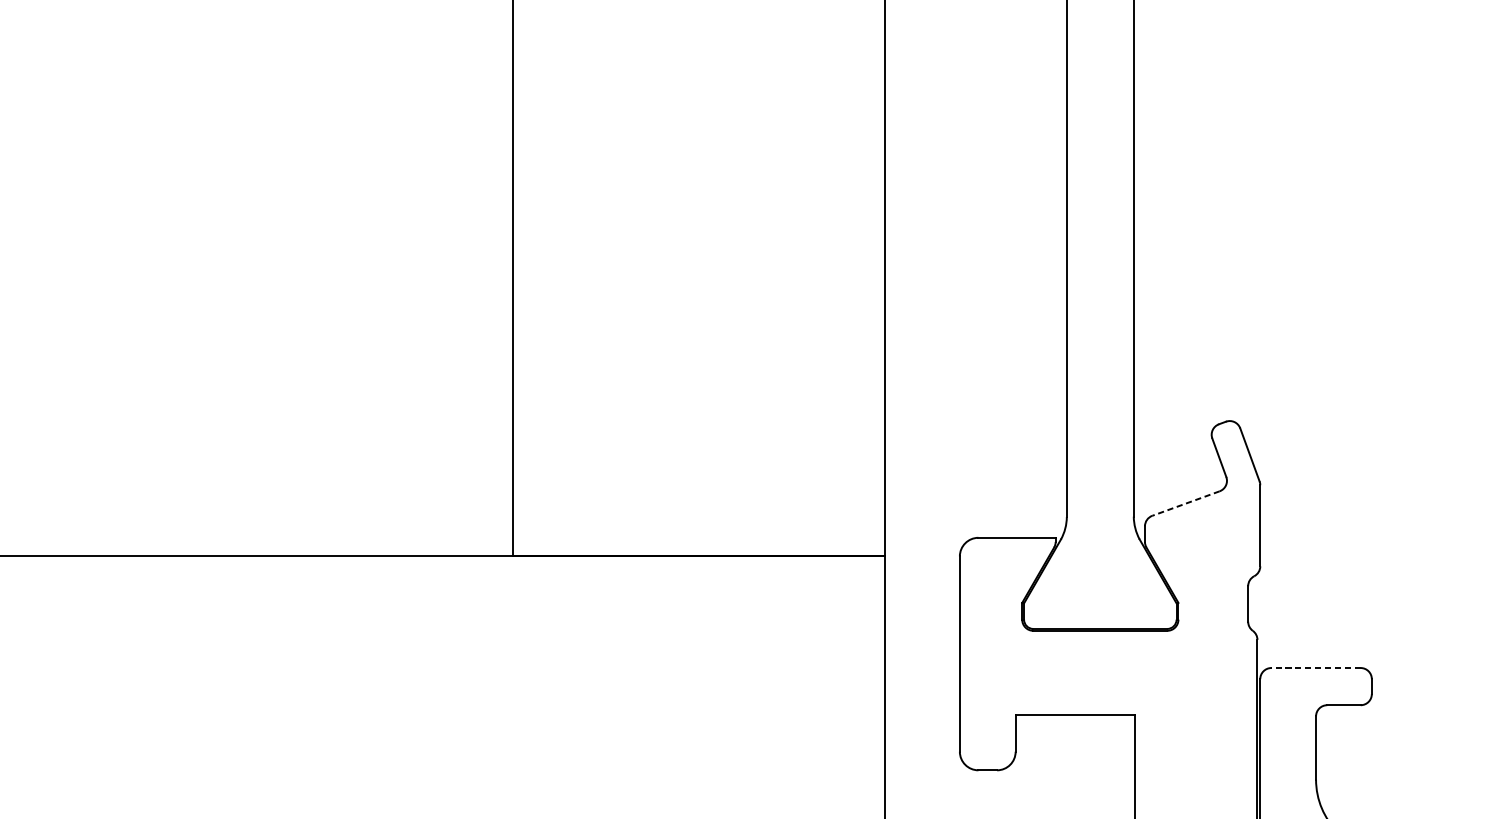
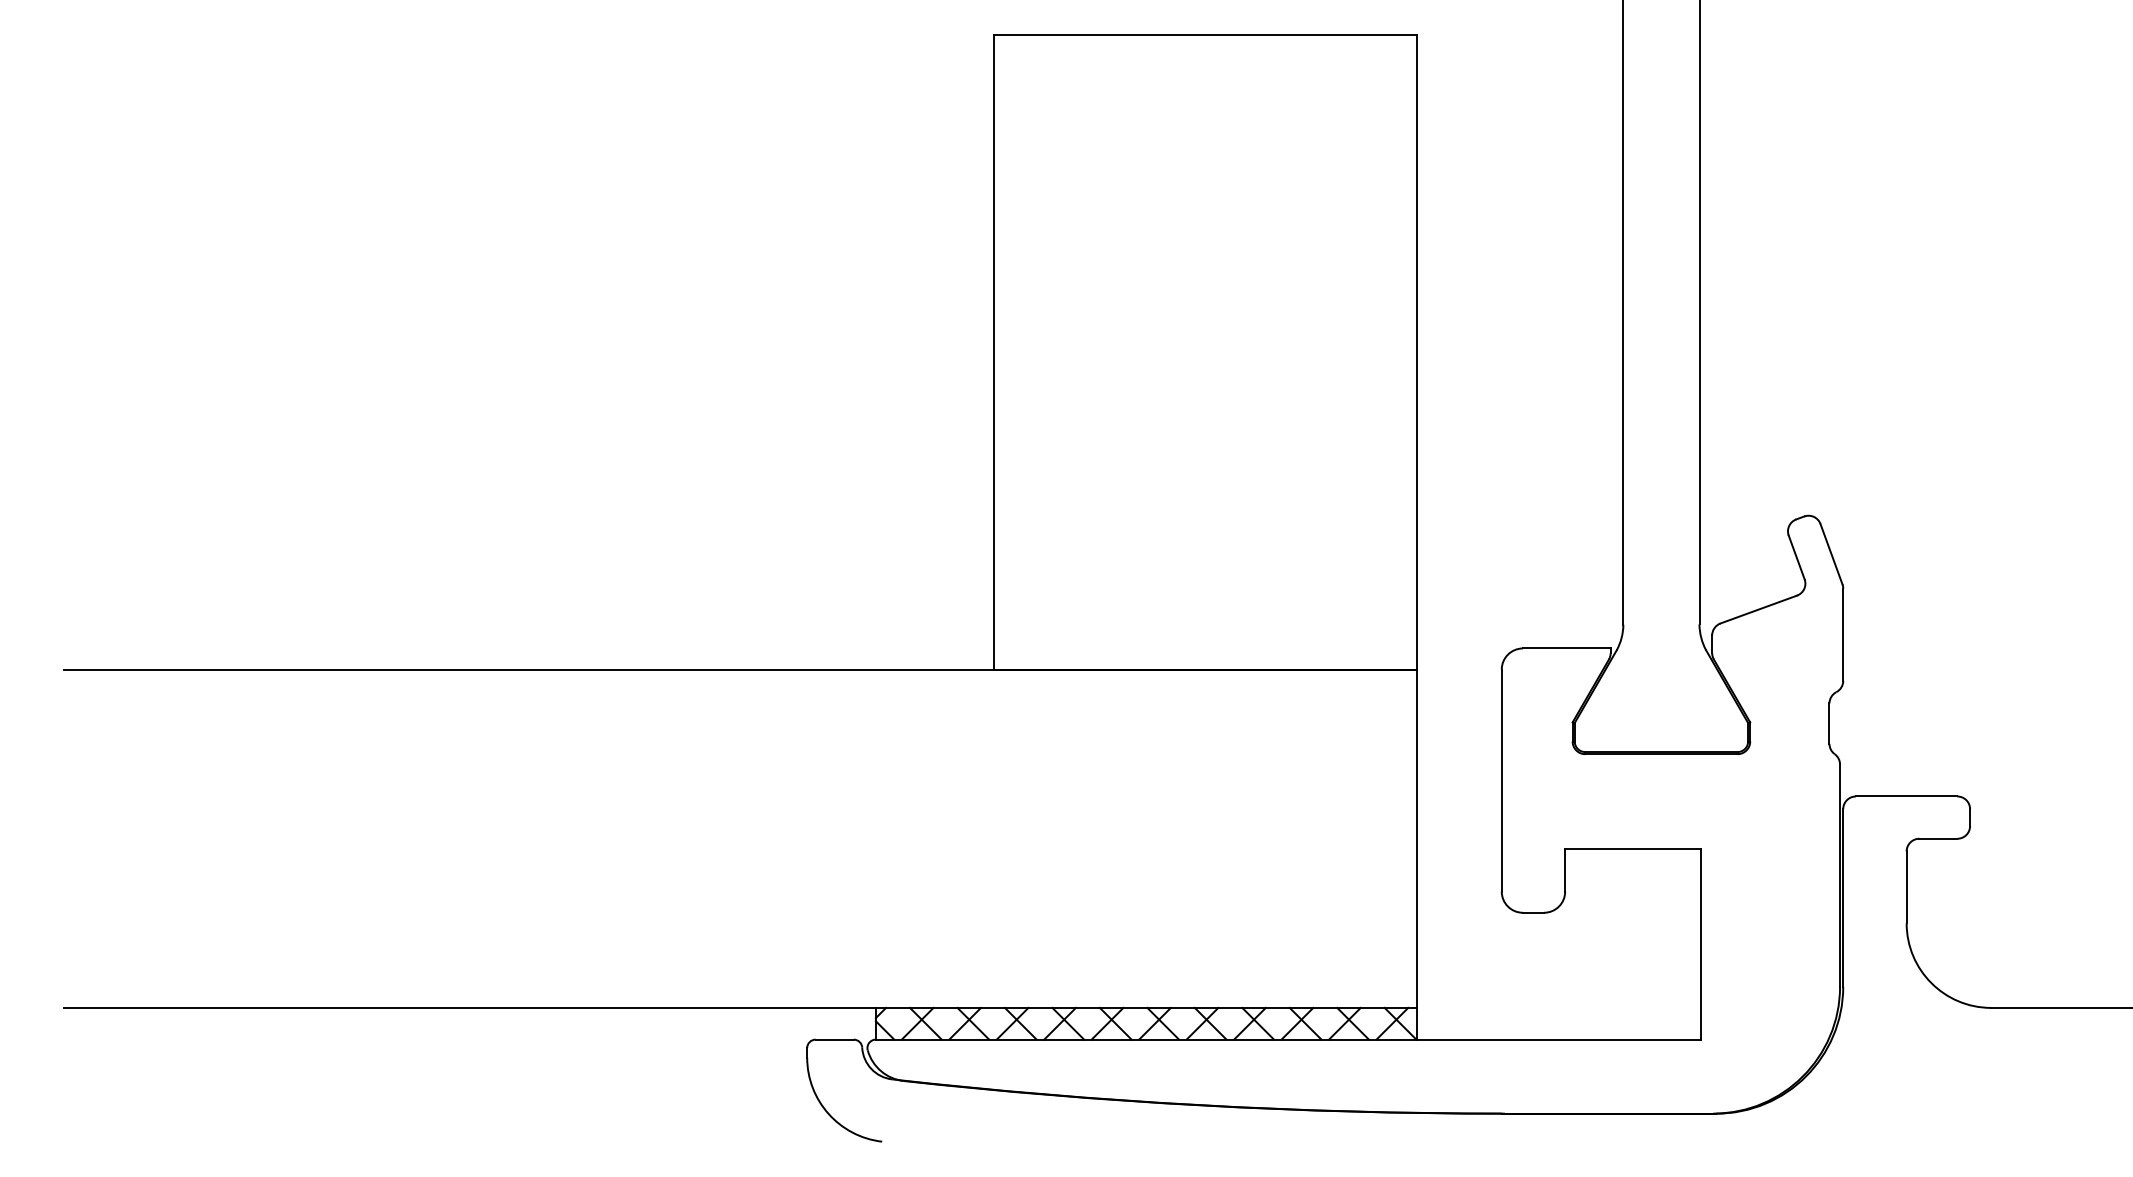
line: (1185, 503) -> (1758, 609), dashed -> solid
line: (1315, 668) -> (1906, 796), dashed -> solid

